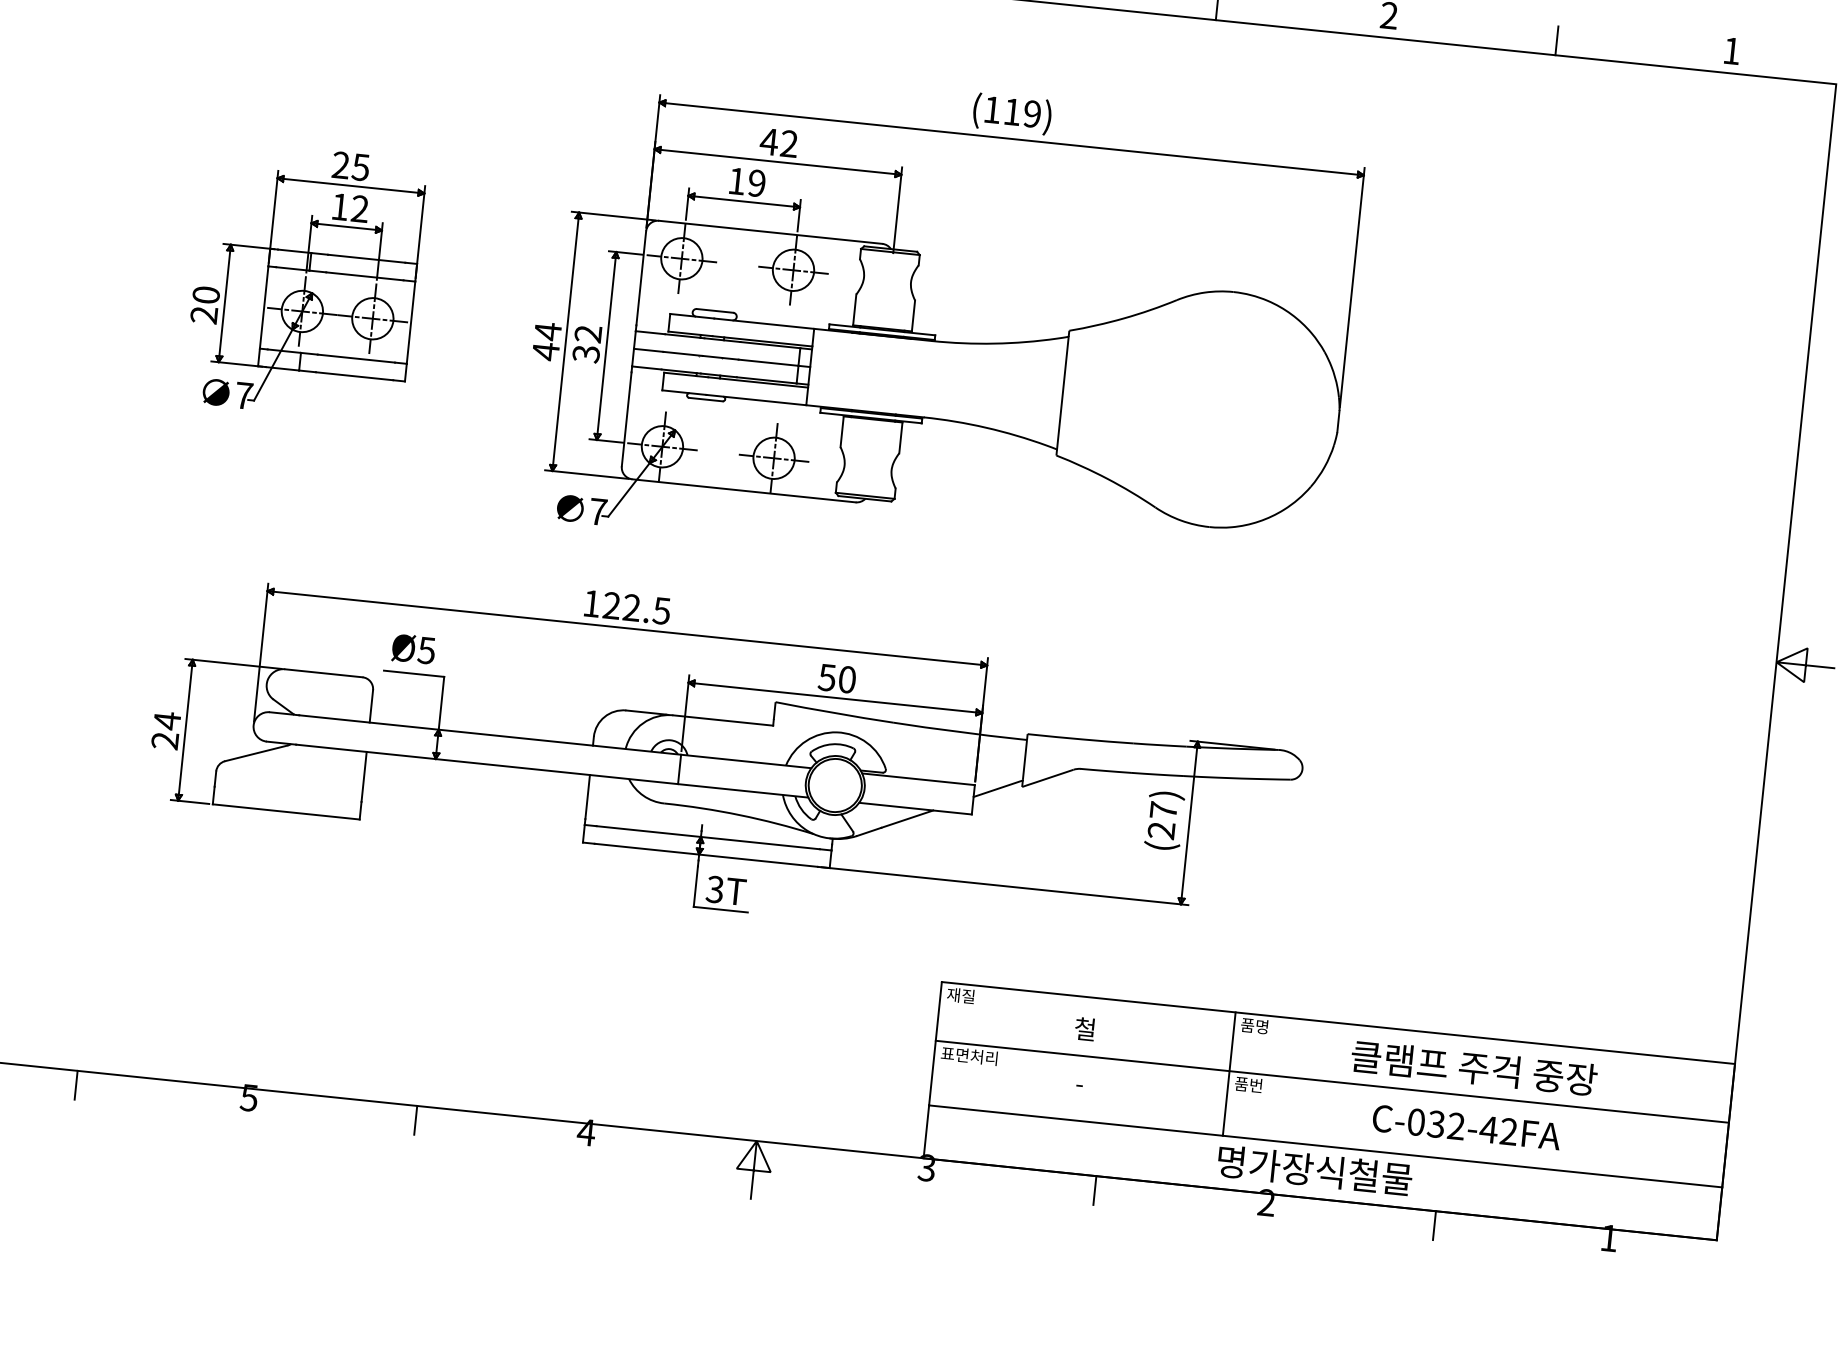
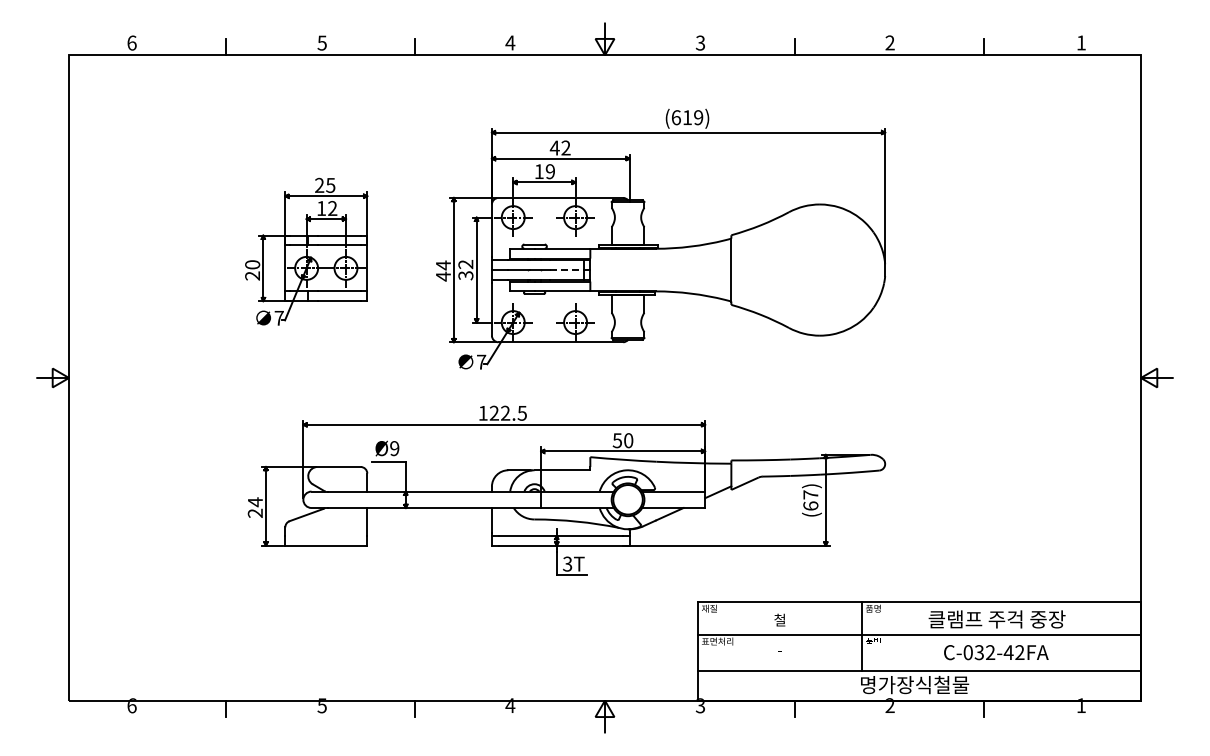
text: (992, 109) -> (676, 117), (119) -> (619)
line: (769, 363) -> (567, 270), solid -> dashed
text: (426, 650) -> (394, 448), Ø5 -> Ø9
text: (1161, 829) -> (810, 505), (27) -> (67)

